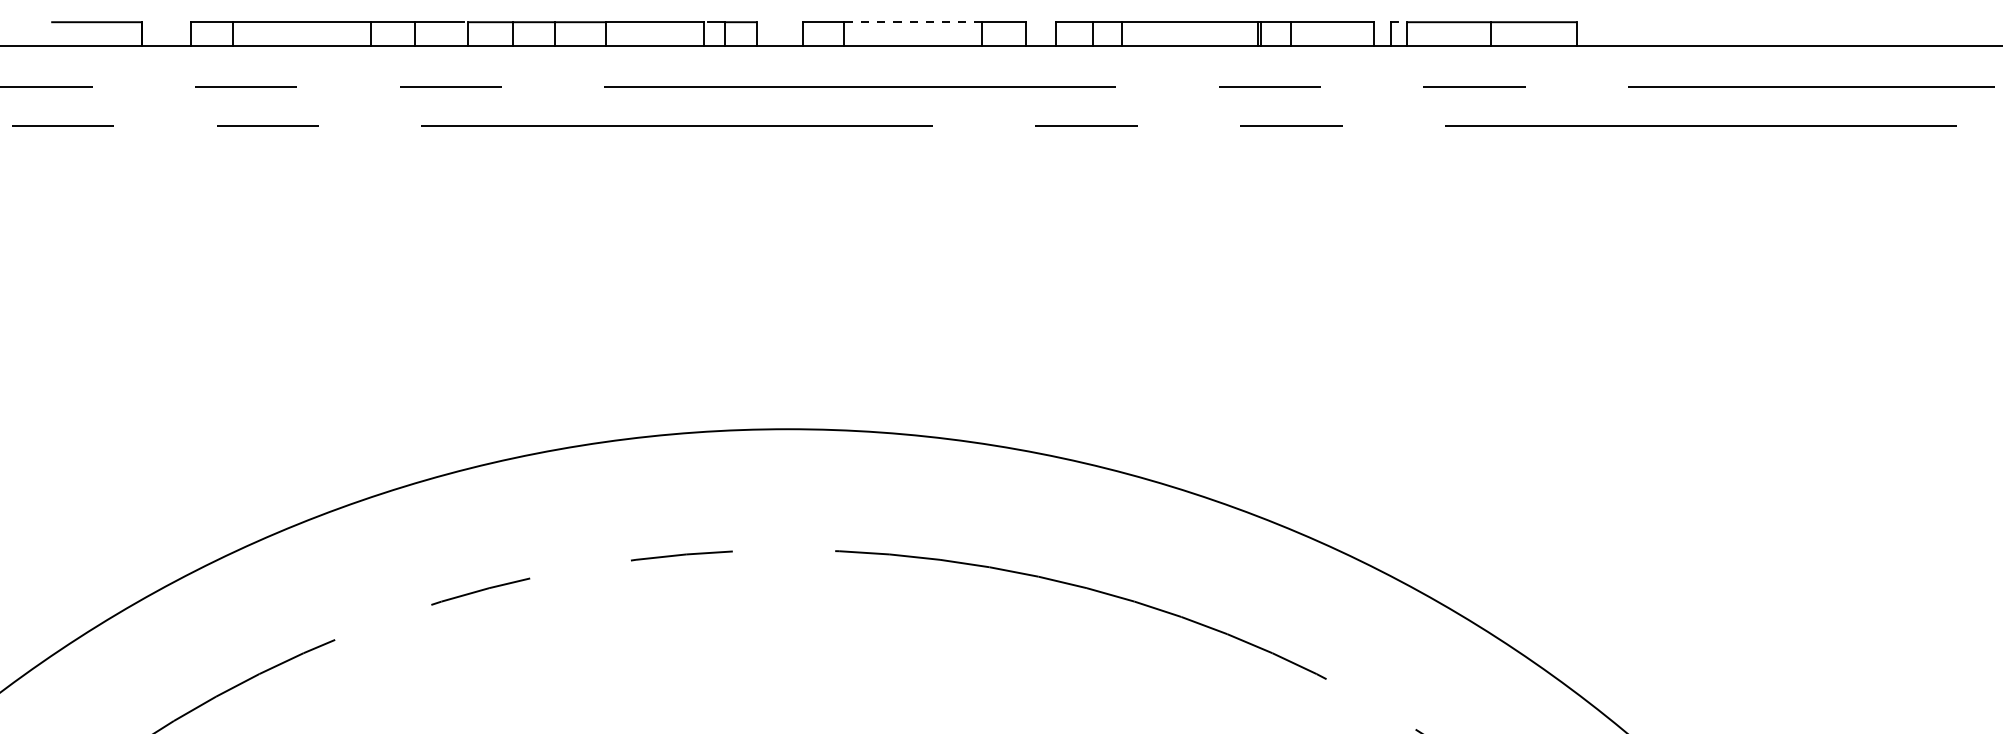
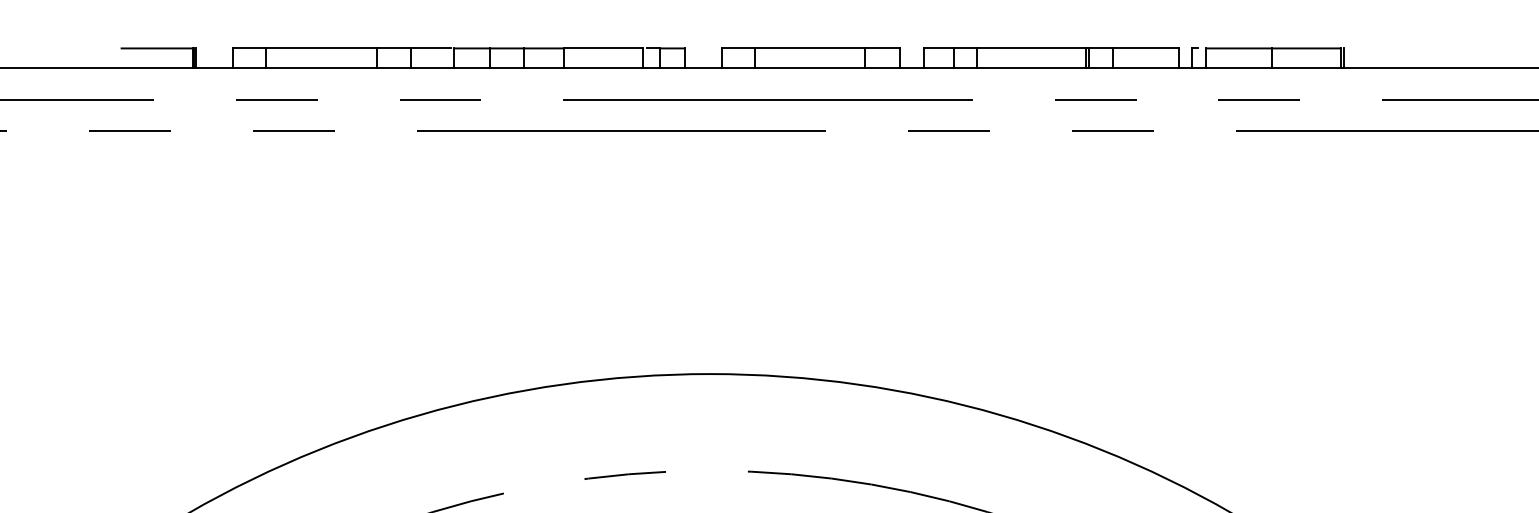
line: (912, 22) -> (809, 48), dashed -> solid
line: (145, 34) -> (196, 58), added
line: (1580, 34) -> (1344, 58), added

